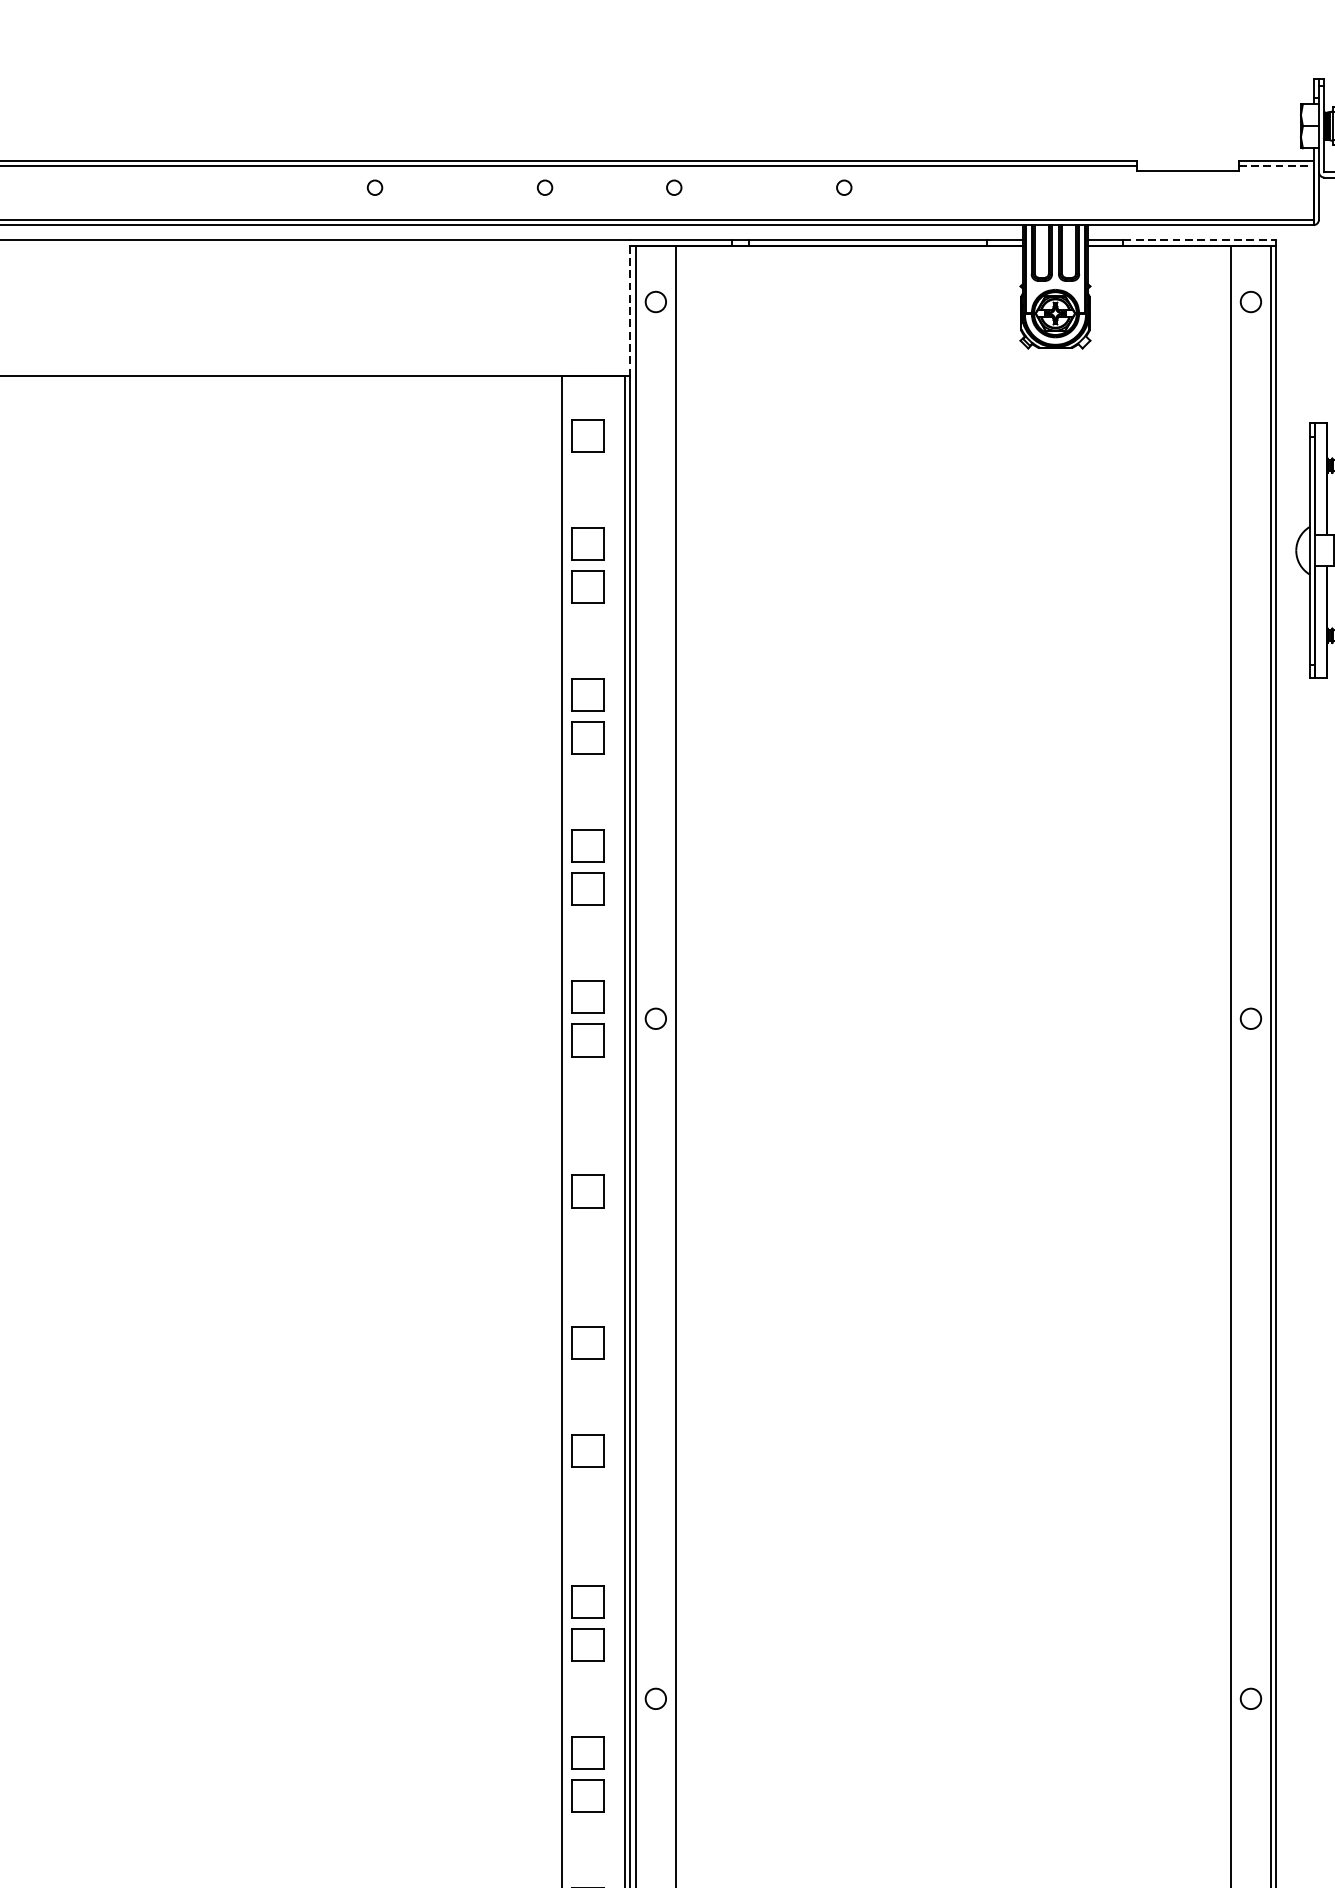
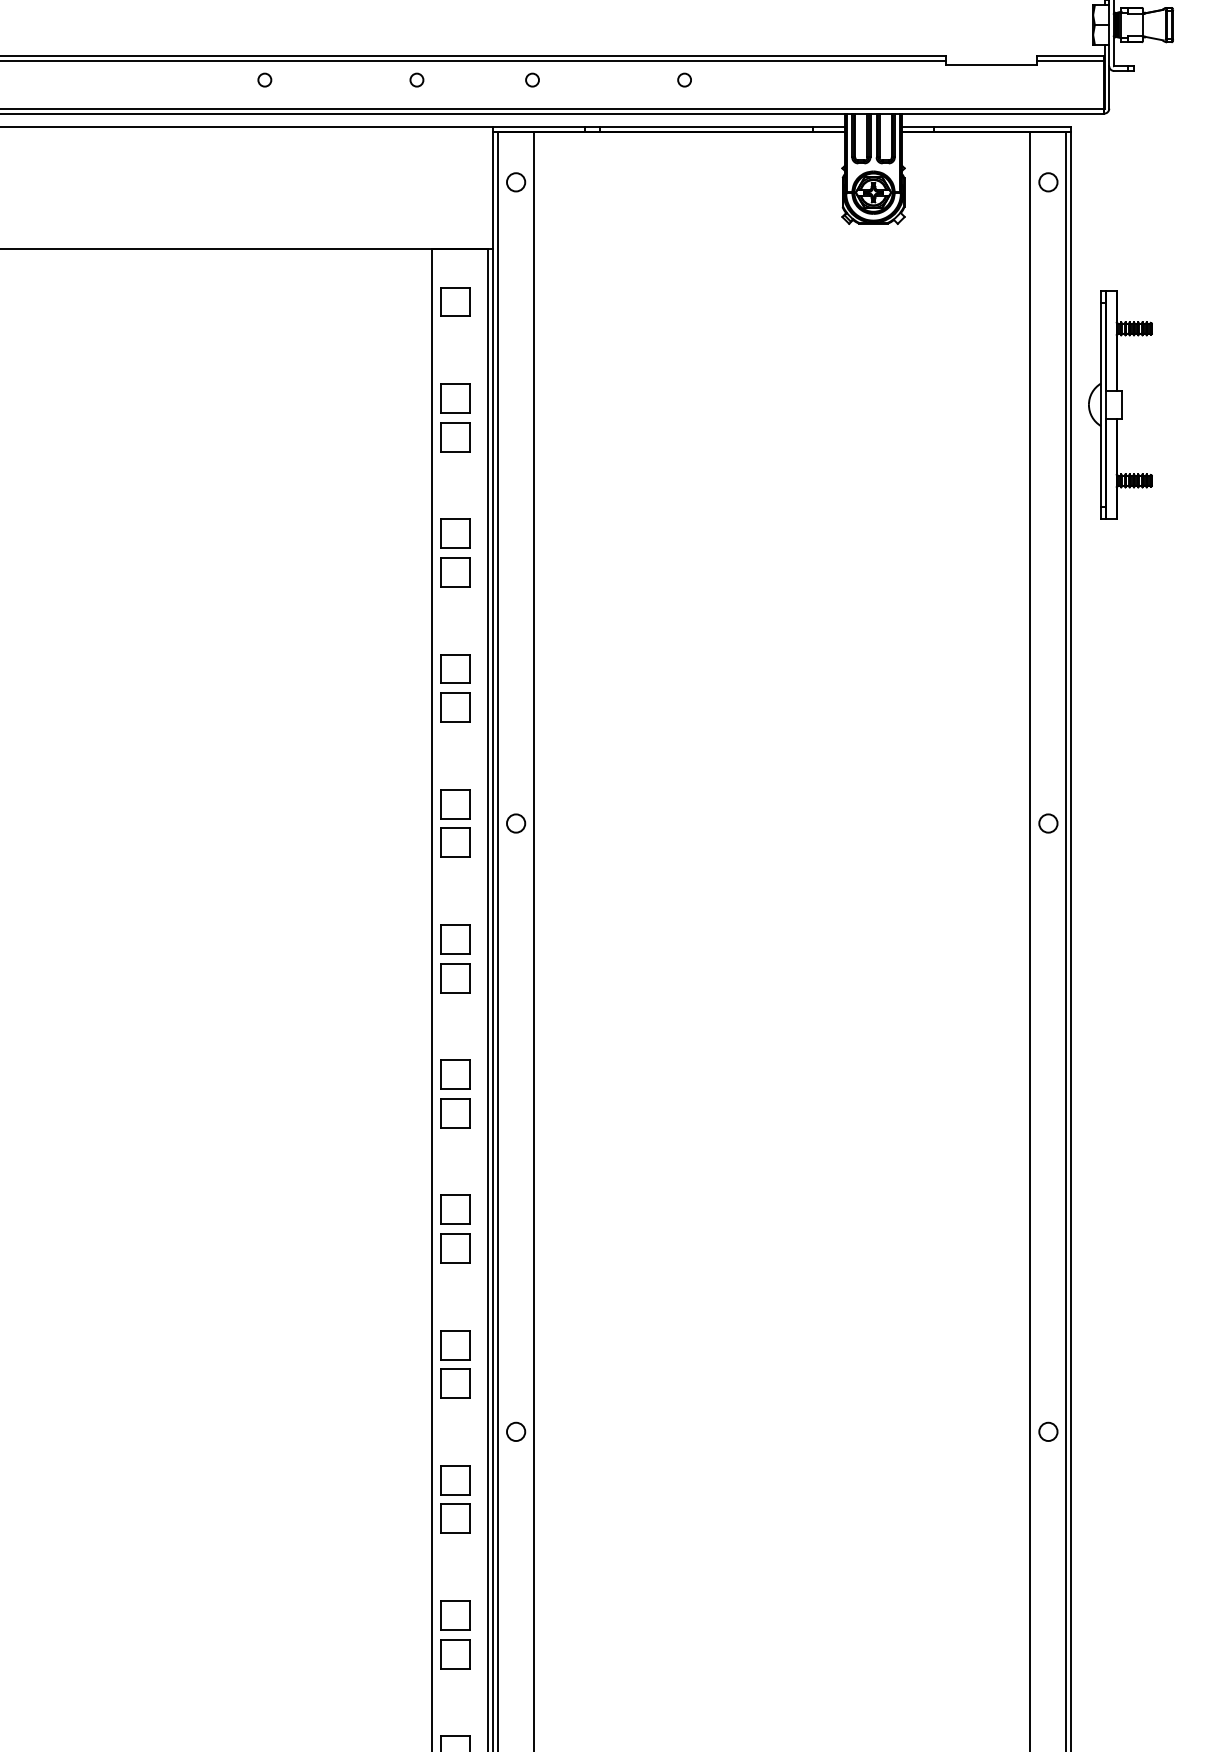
line: (1276, 165) -> (1071, 60), dashed -> solid
line: (1200, 240) -> (1003, 127), dashed -> solid
line: (630, 308) -> (493, 188), dashed -> solid
part: (588, 1148) -> (455, 939), added
part: (588, 1299) -> (455, 1074), added
part: (588, 1493) -> (455, 1248), added

